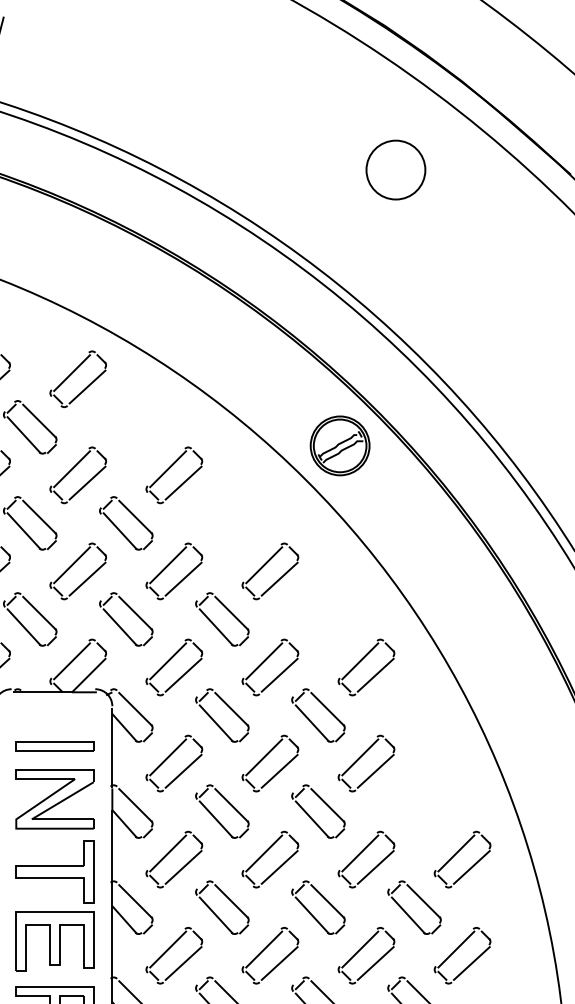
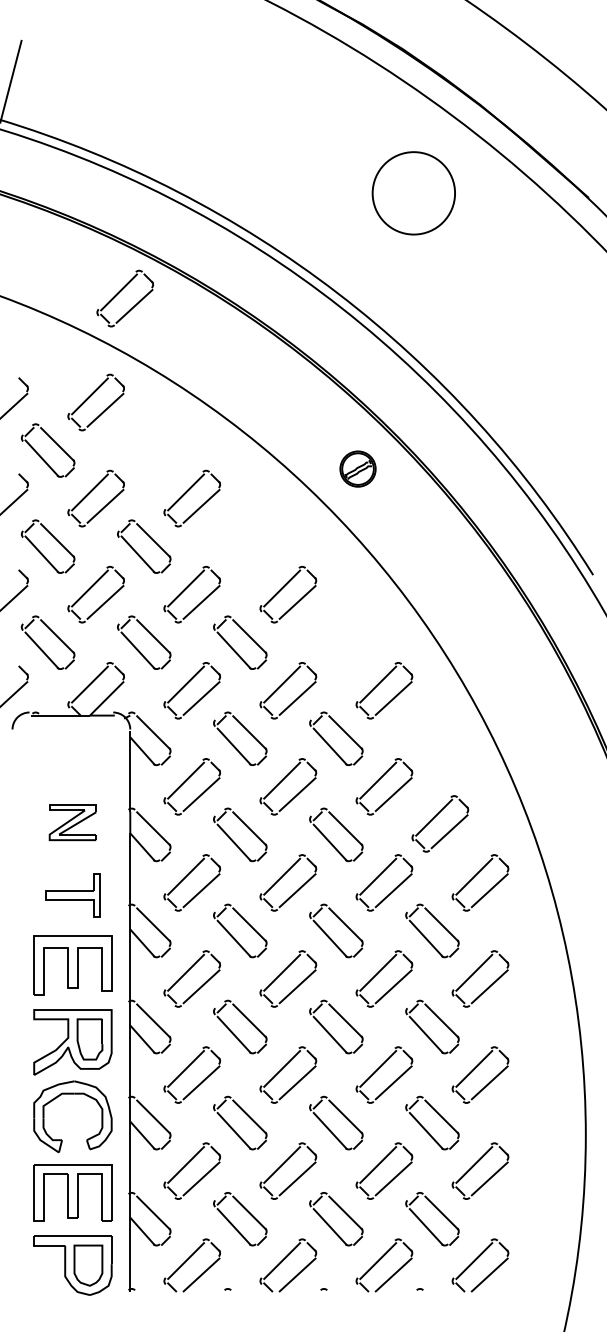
circle: (395, 169) -> (413, 192), size x1.4
part: (101, 270) -> (119, 293), added
part: (339, 445) -> (357, 468), size x0.6
part: (54, 746) -> (72, 769), removed
part: (417, 794) -> (435, 817), added
part: (54, 799) -> (72, 822), size x0.6
part: (54, 871) -> (72, 894), size x0.7

